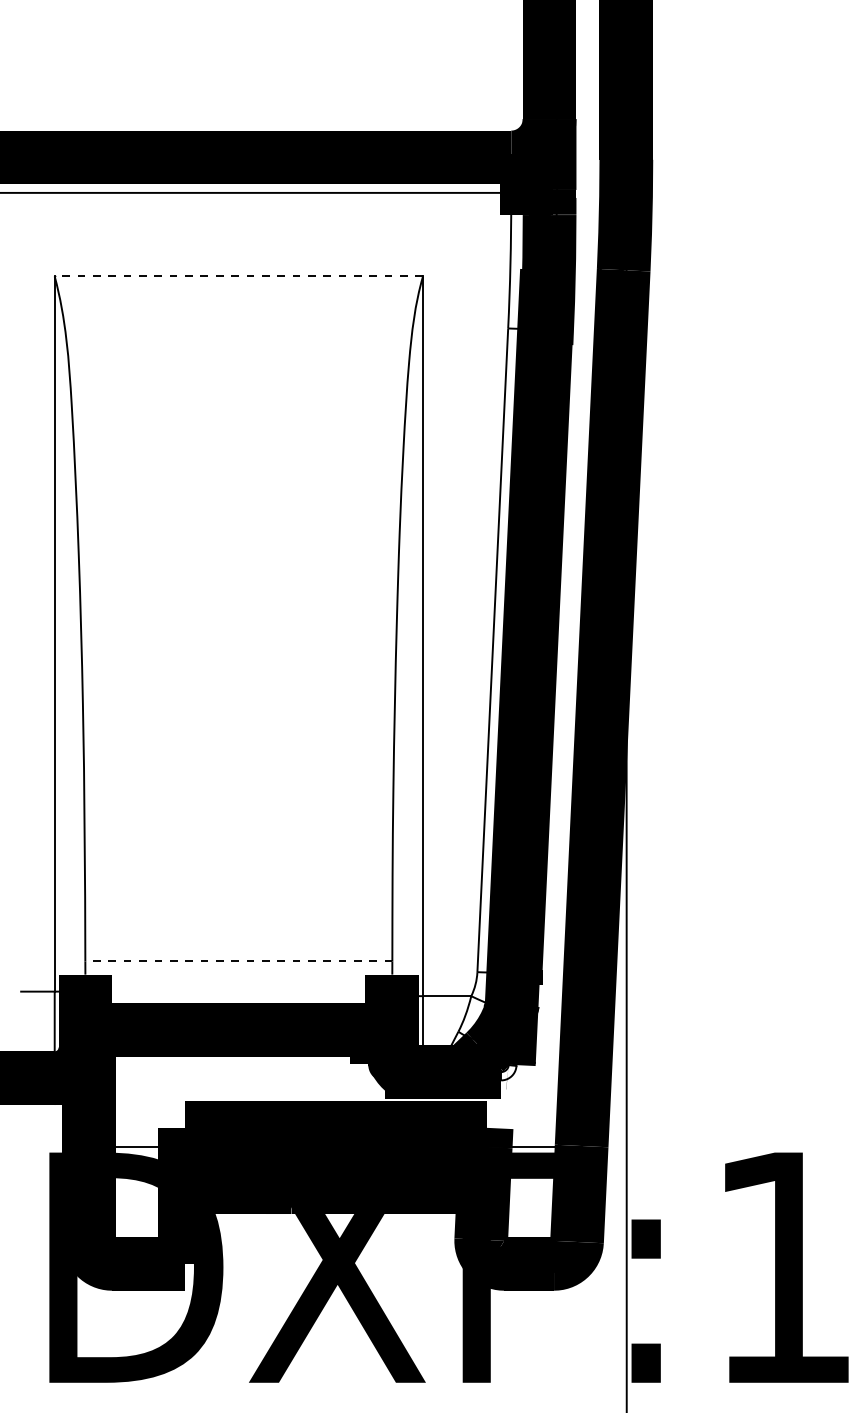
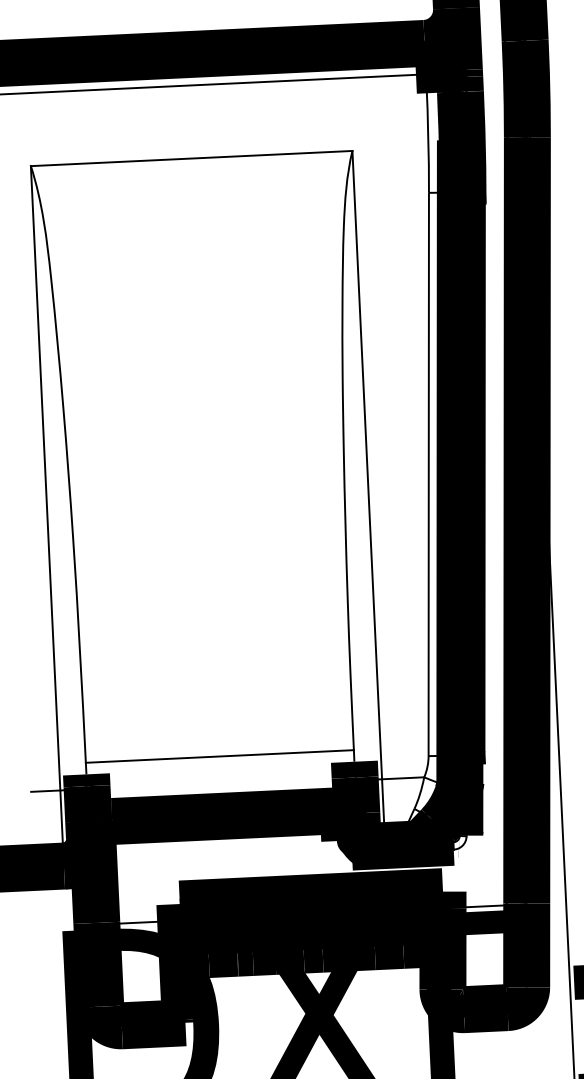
line: (238, 276) -> (191, 158), dashed -> solid
line: (238, 961) -> (219, 756), dashed -> solid

